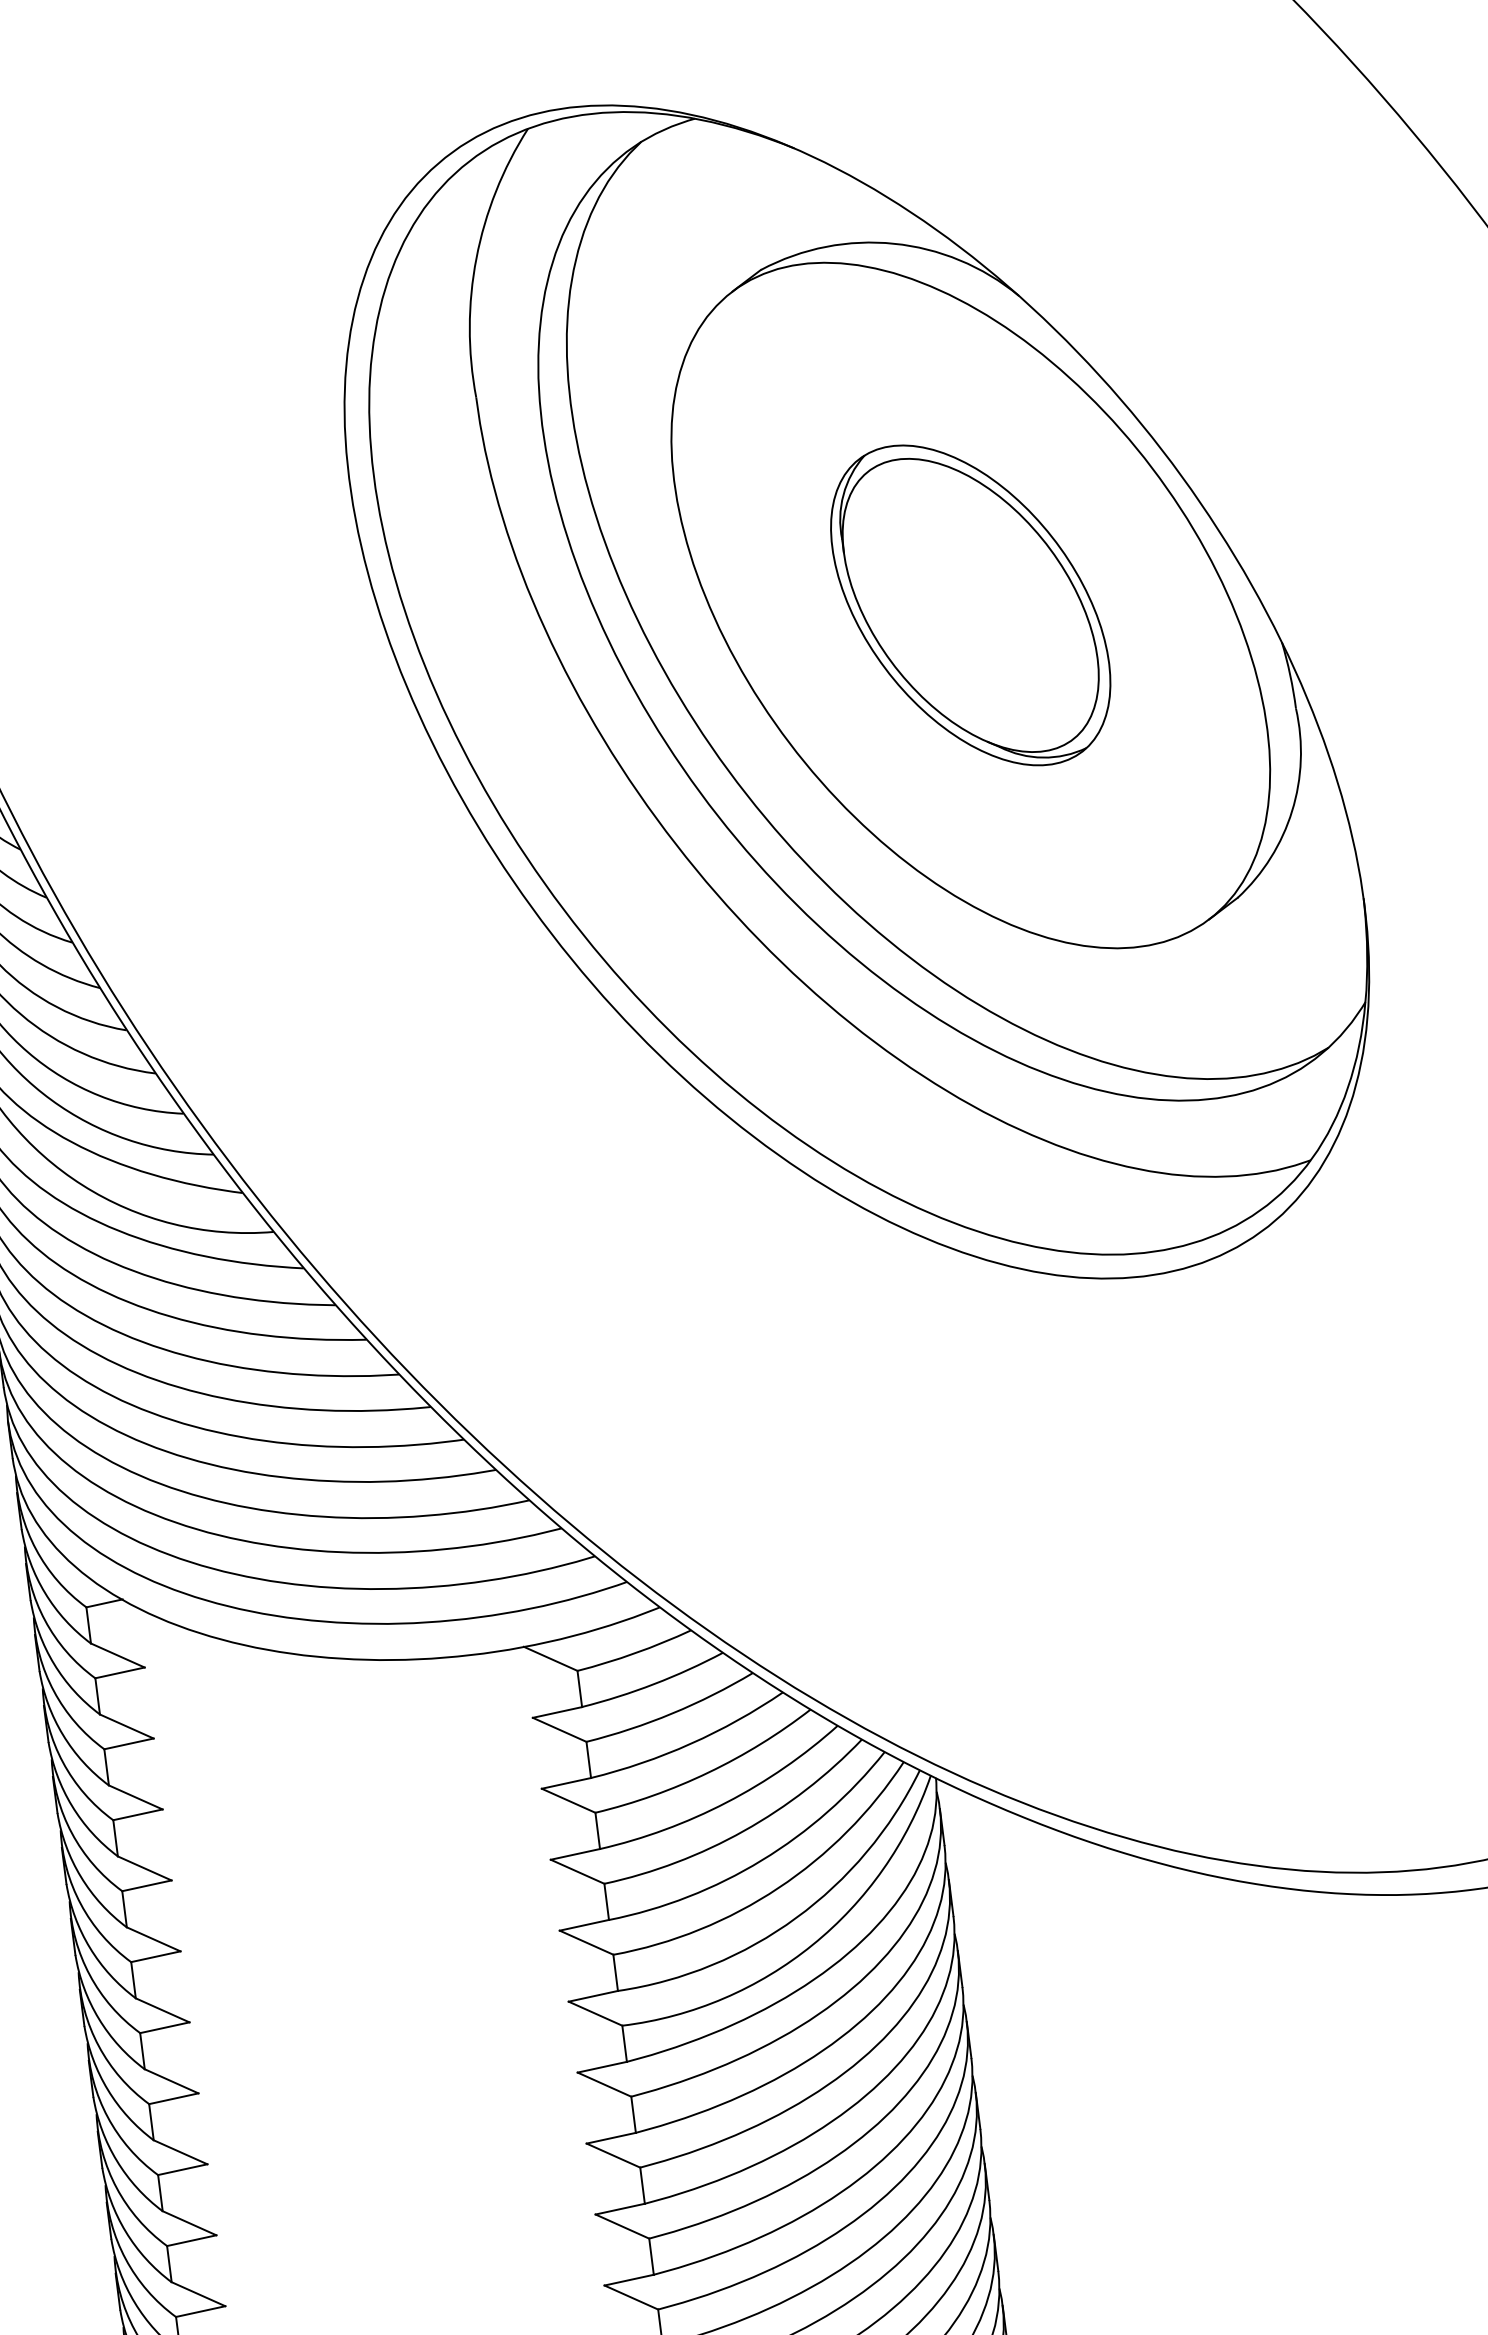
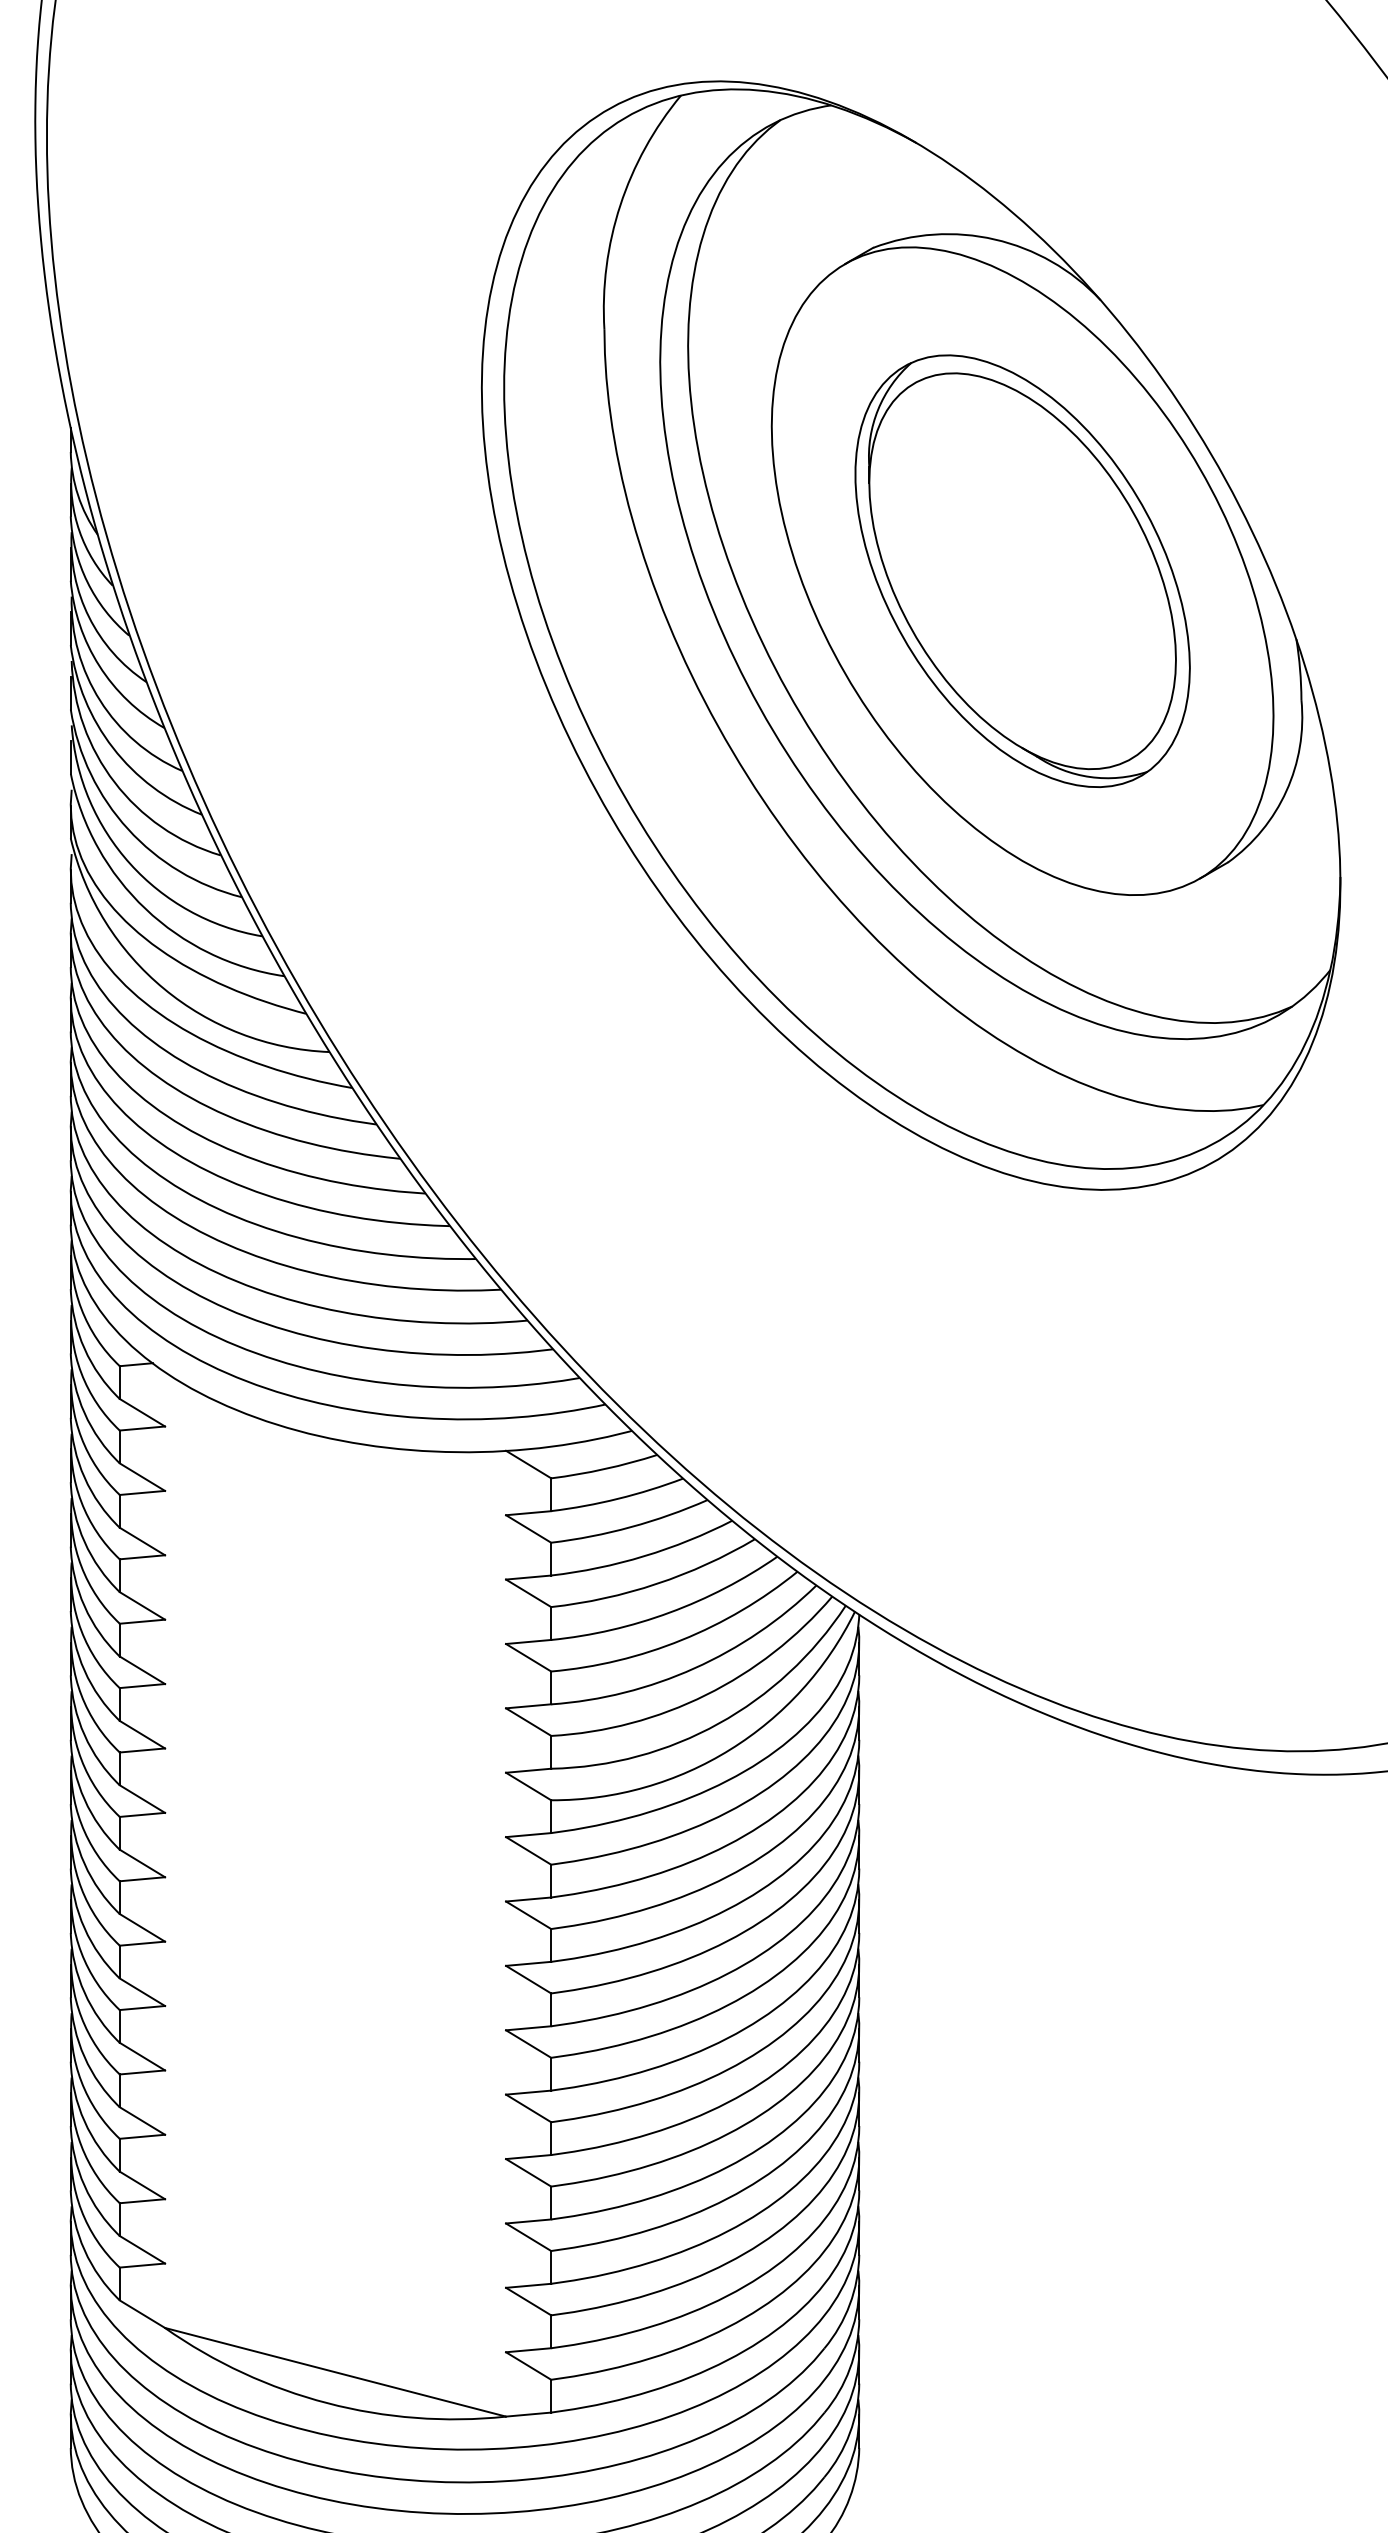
part: (970, 604) -> (1022, 570), size x1.43

